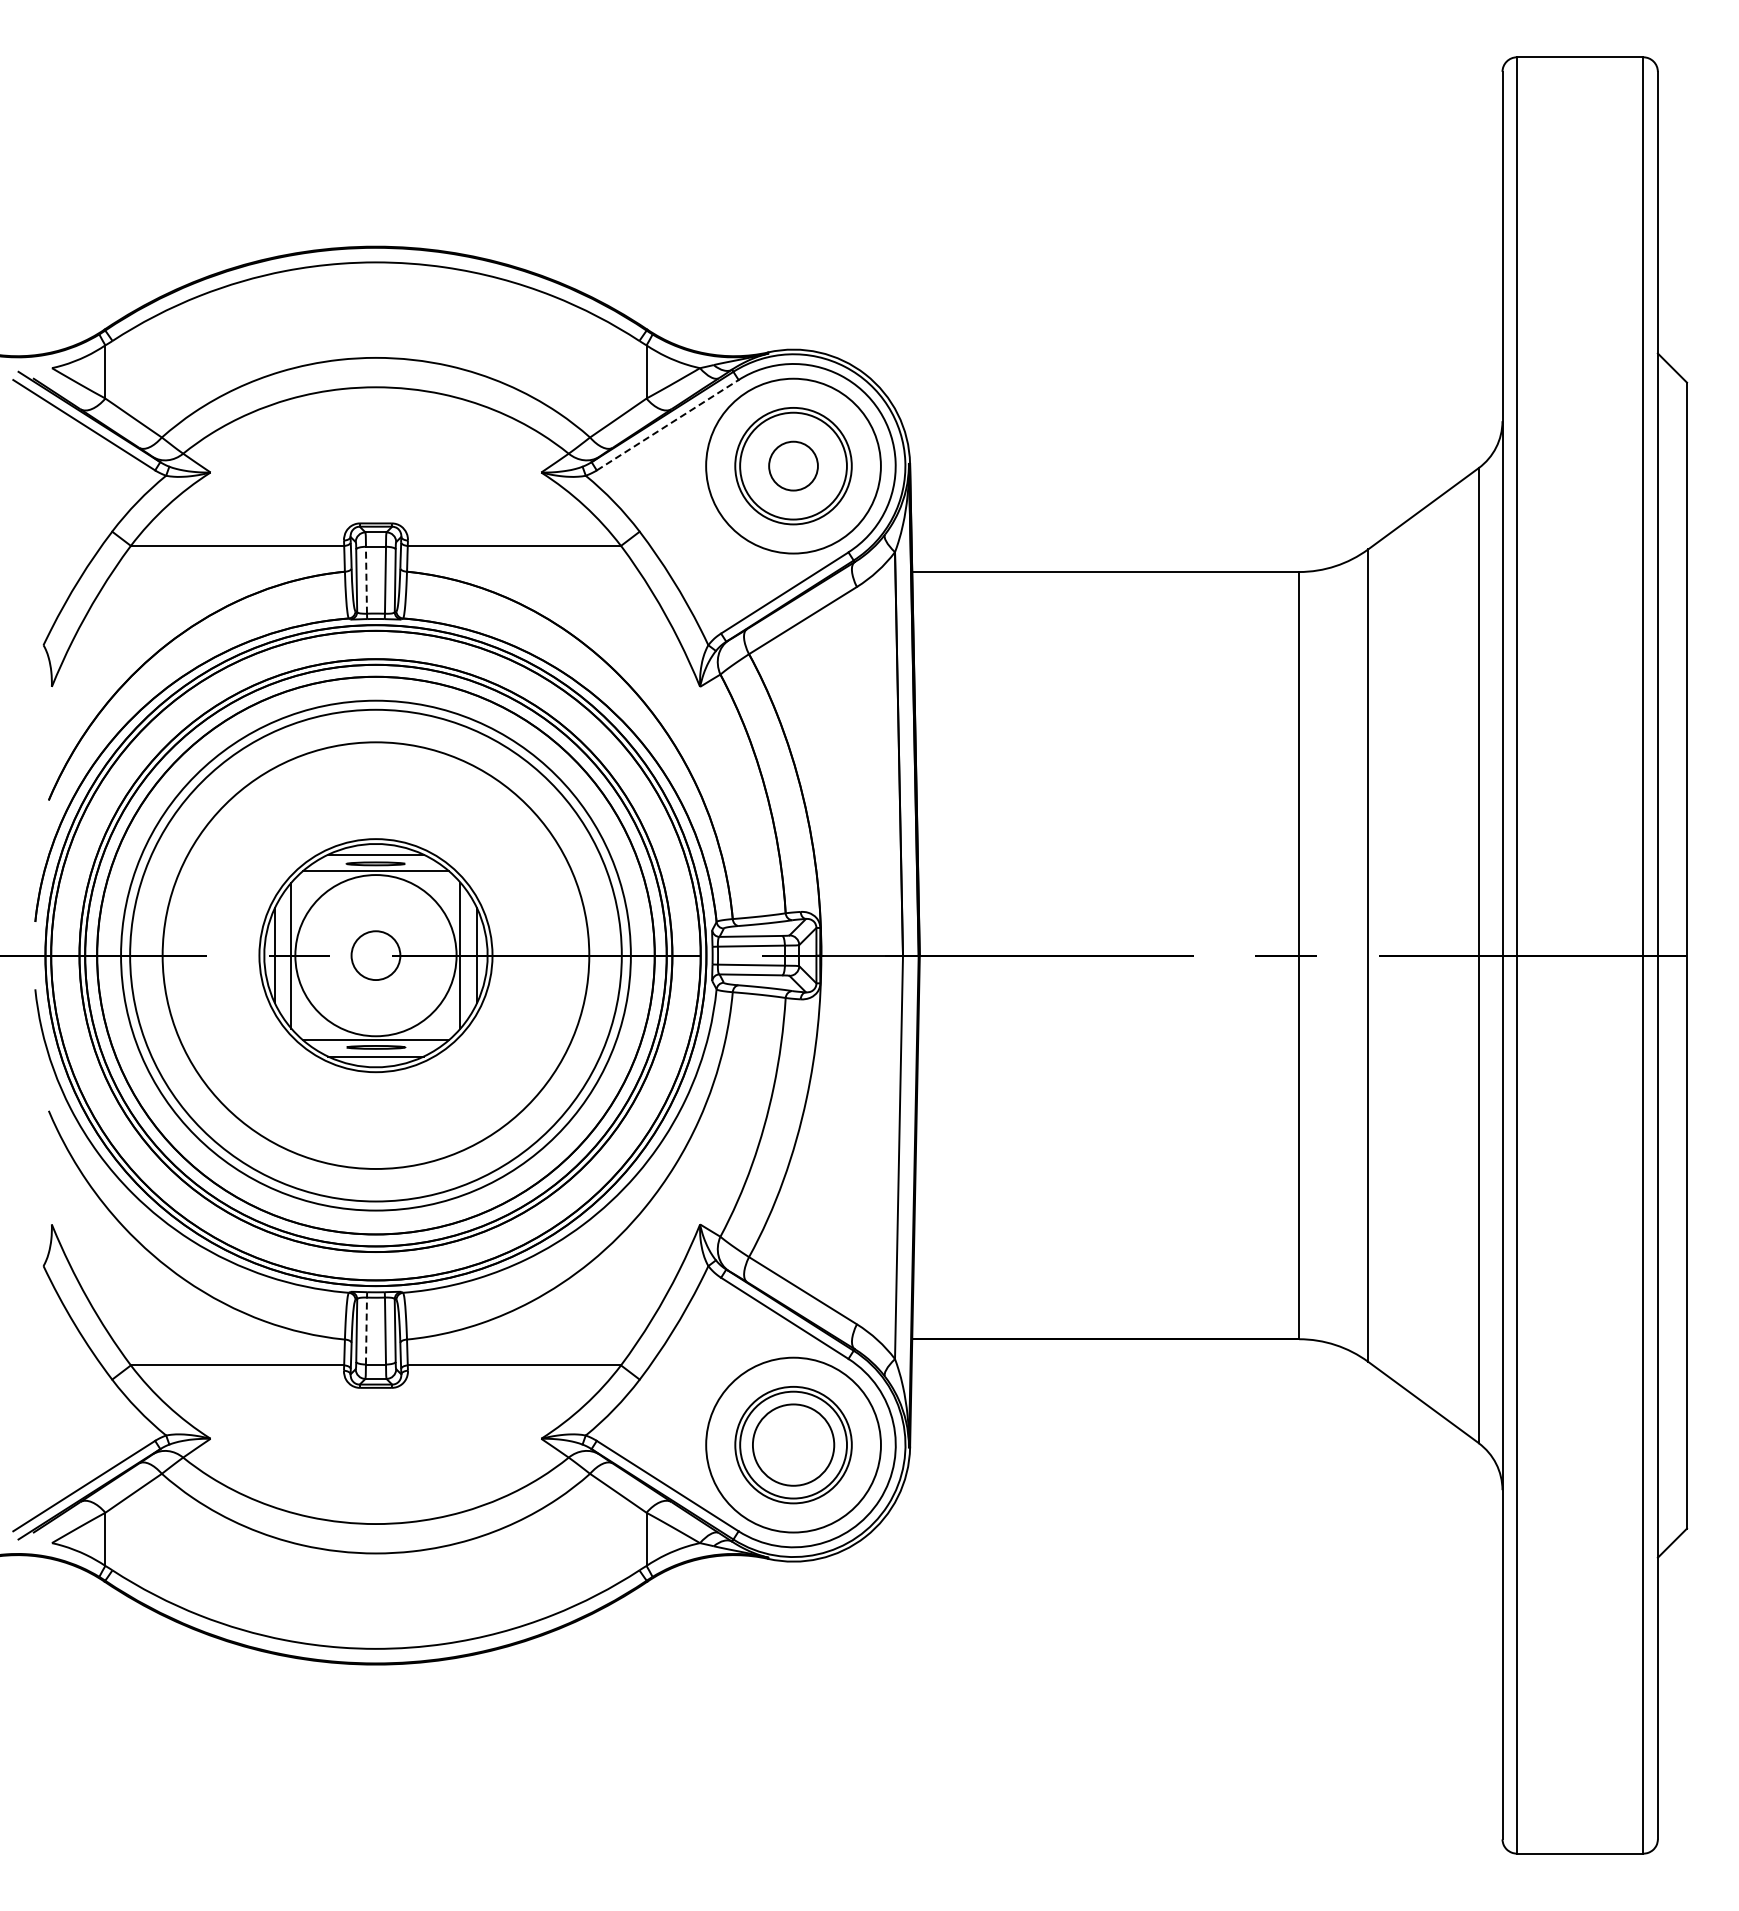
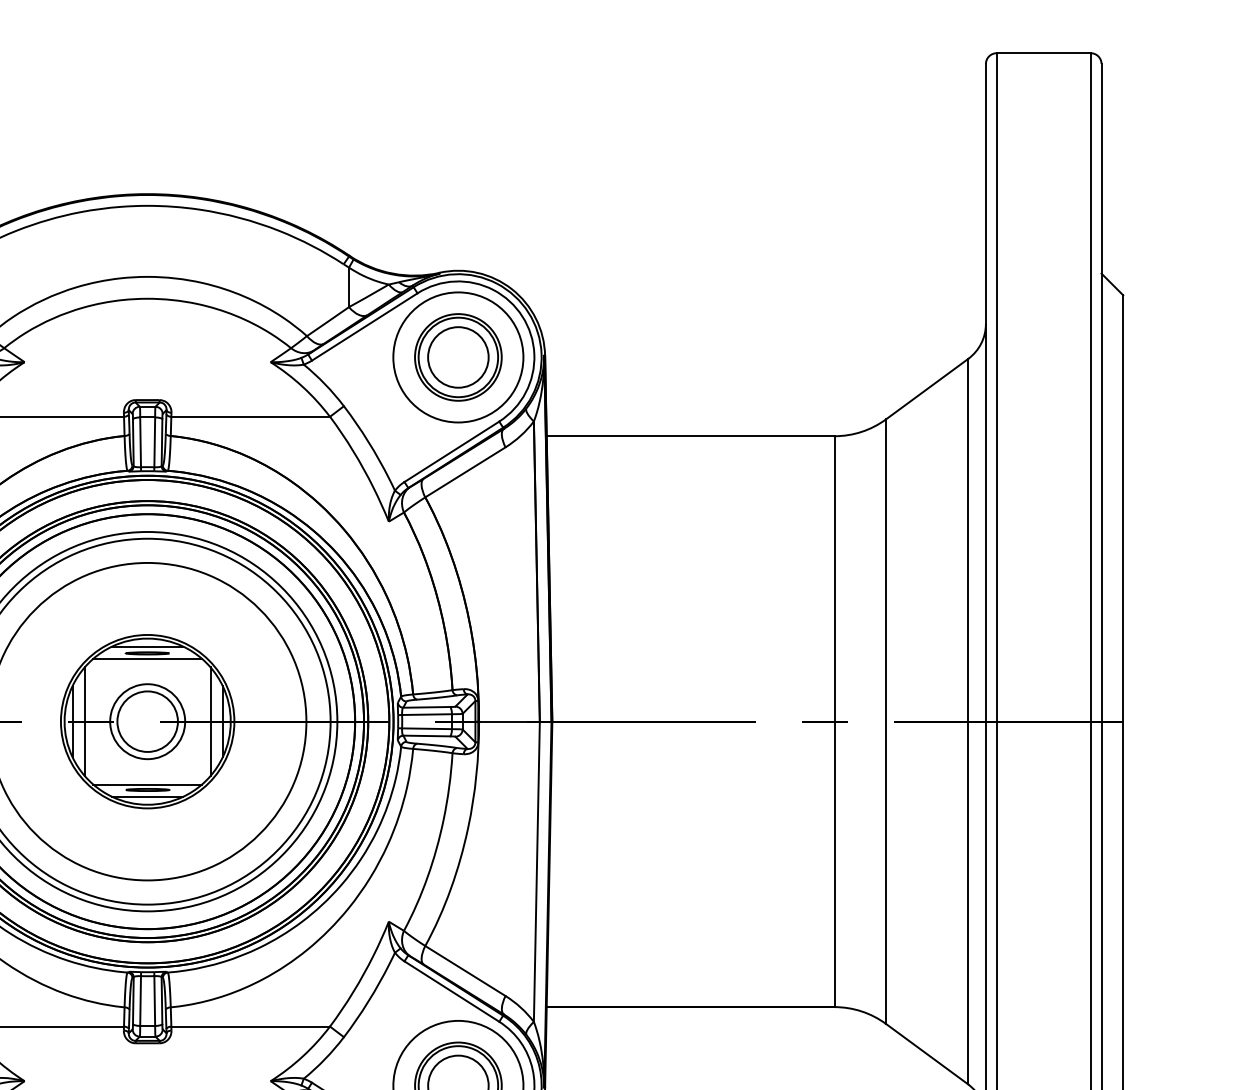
line: (668, 424) -> (365, 326), dashed -> solid
circle: (793, 465) -> (458, 356), size x1.67
line: (366, 579) -> (140, 441), dashed -> solid
circle: (375, 955) -> (147, 721), size x0.62
circle: (375, 955) -> (147, 721), size x1.67
line: (366, 1330) -> (140, 1000), dashed -> solid

